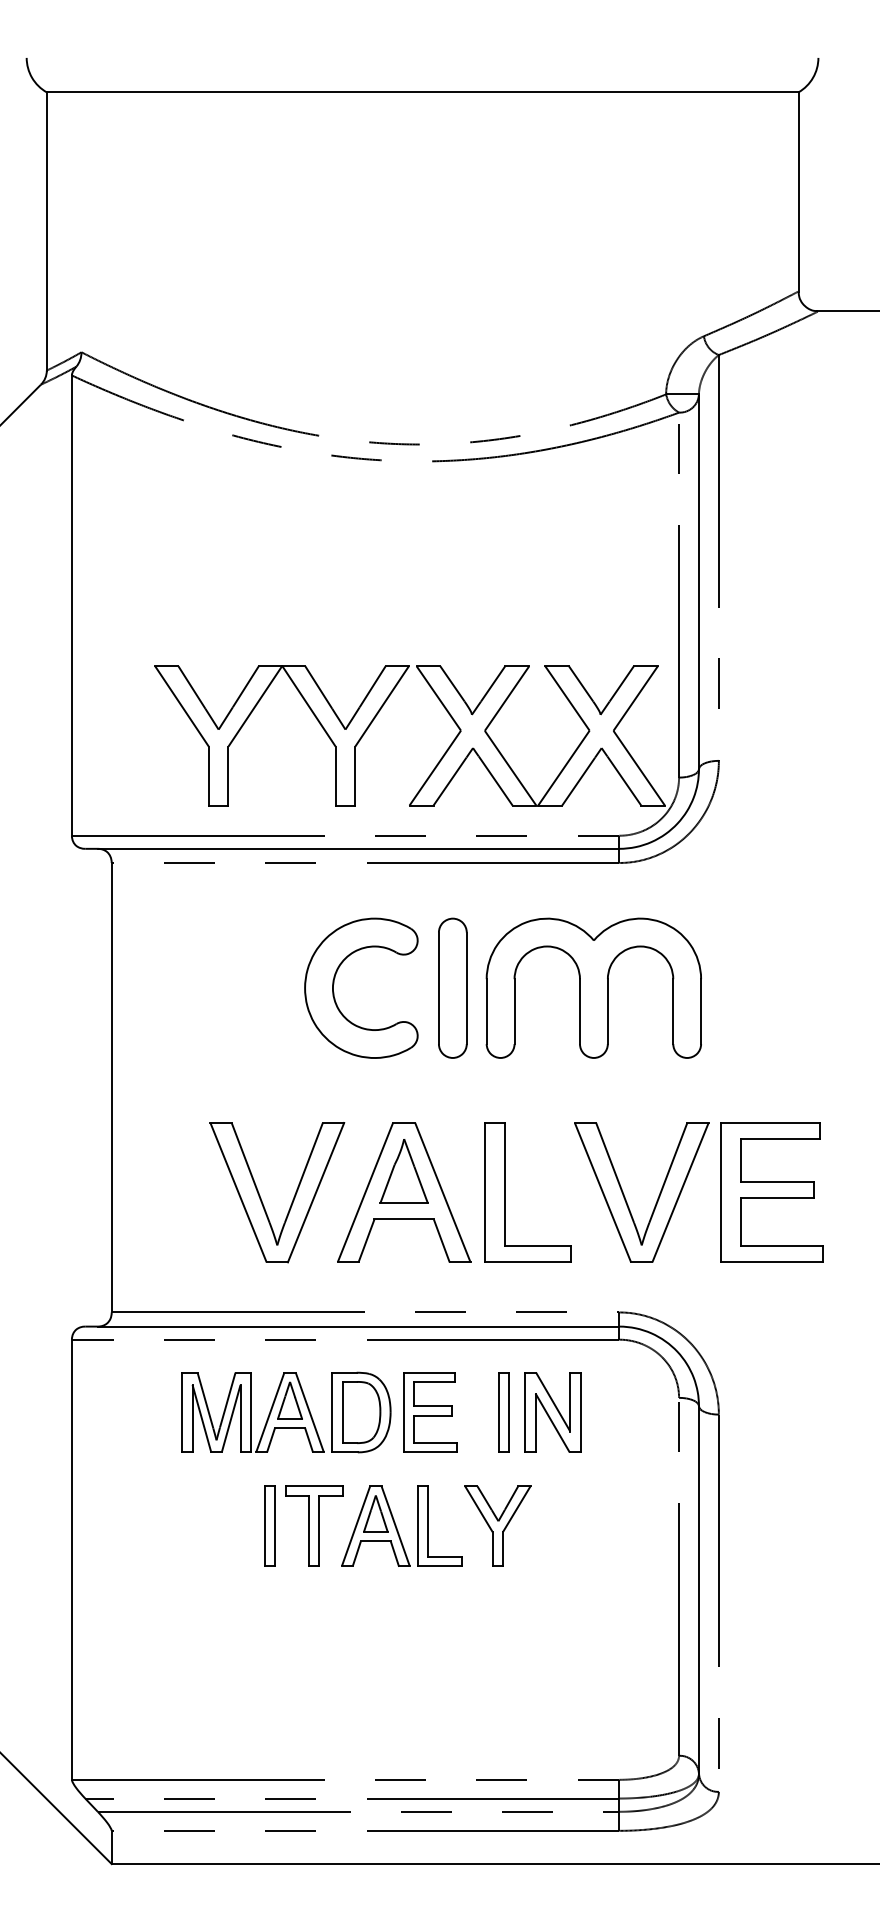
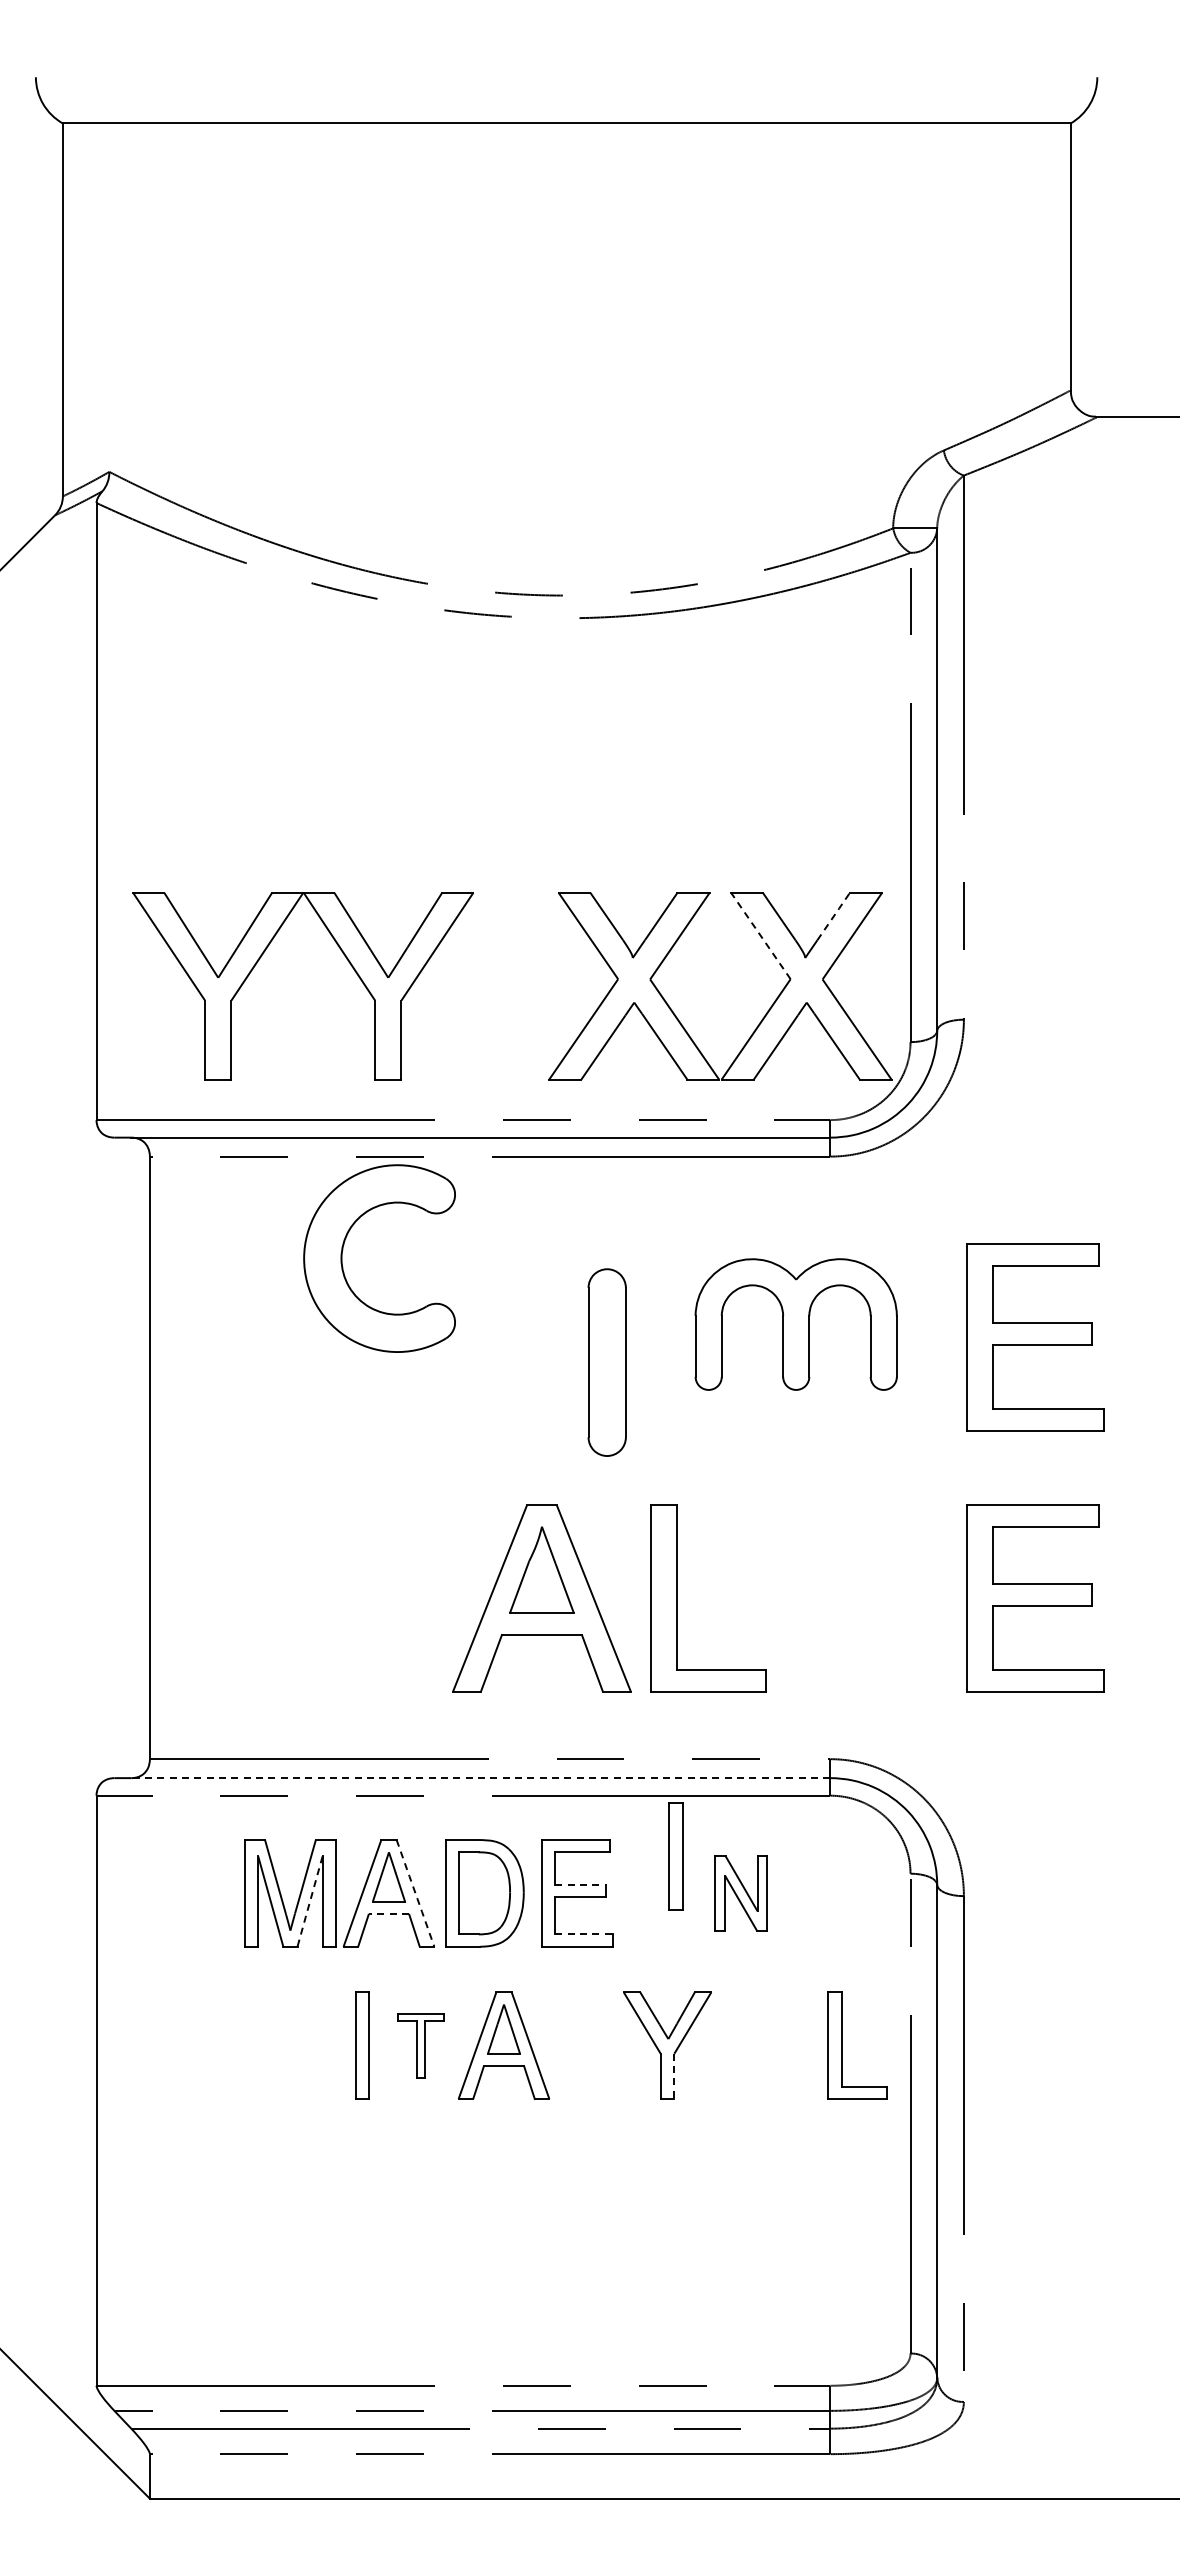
line: (621, 683) -> (833, 916), solid -> dashed
line: (567, 698) -> (760, 935), solid -> dashed
part: (250, 714) -> (261, 957), moved
part: (334, 982) -> (343, 1250), moved
part: (452, 988) -> (606, 1362), moved
part: (593, 988) -> (795, 1324), size x0.7
part: (772, 997) -> (1035, 1337), added
part: (625, 1197) -> (838, 1604), removed
part: (261, 1198) -> (350, 1606), removed
line: (358, 1326) -> (480, 1778), solid -> dashed
line: (433, 1406) -> (581, 1885), solid -> dashed
line: (309, 1412) -> (415, 1893), solid -> dashed
part: (503, 1412) -> (675, 1856), moved
part: (552, 1412) -> (740, 1893), size x0.7
line: (230, 1419) -> (309, 1902), solid -> dashed
line: (289, 1427) -> (388, 1913), solid -> dashed
line: (435, 1443) -> (583, 1934), solid -> dashed
part: (314, 1526) -> (421, 2045), size x0.6
part: (429, 1526) -> (842, 2045), moved
line: (503, 1549) -> (674, 2076), solid -> dashed

